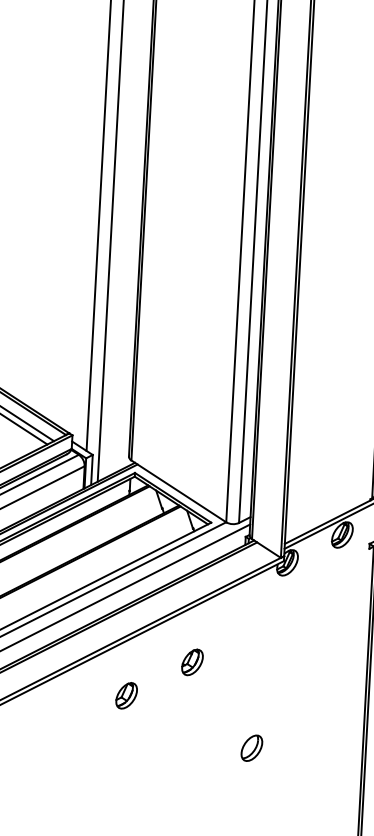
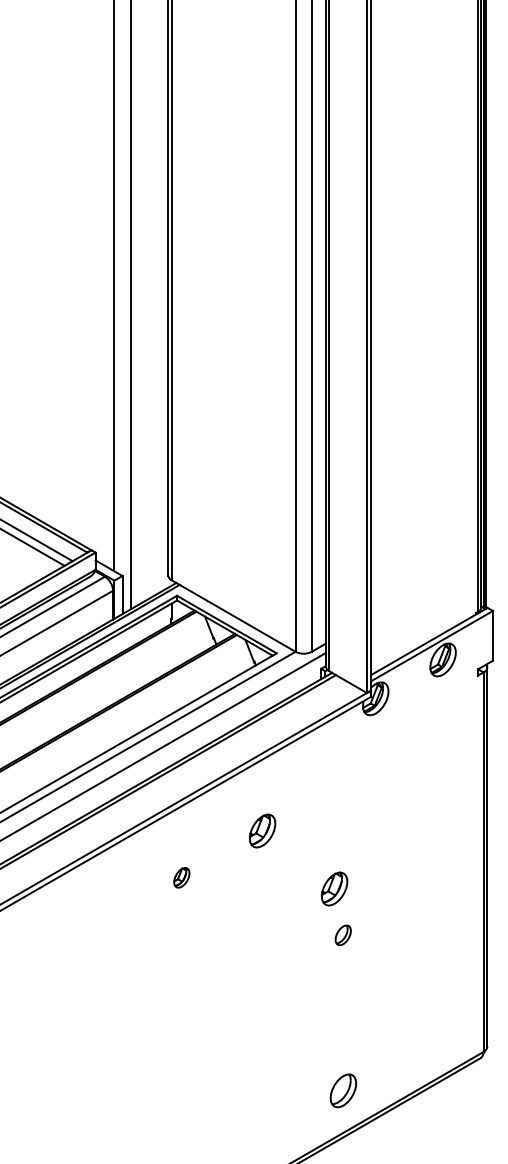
part: (126, 695) -> (181, 877), size x0.6
part: (246, 710) -> (334, 888), added
part: (251, 748) -> (342, 935), size x0.6

